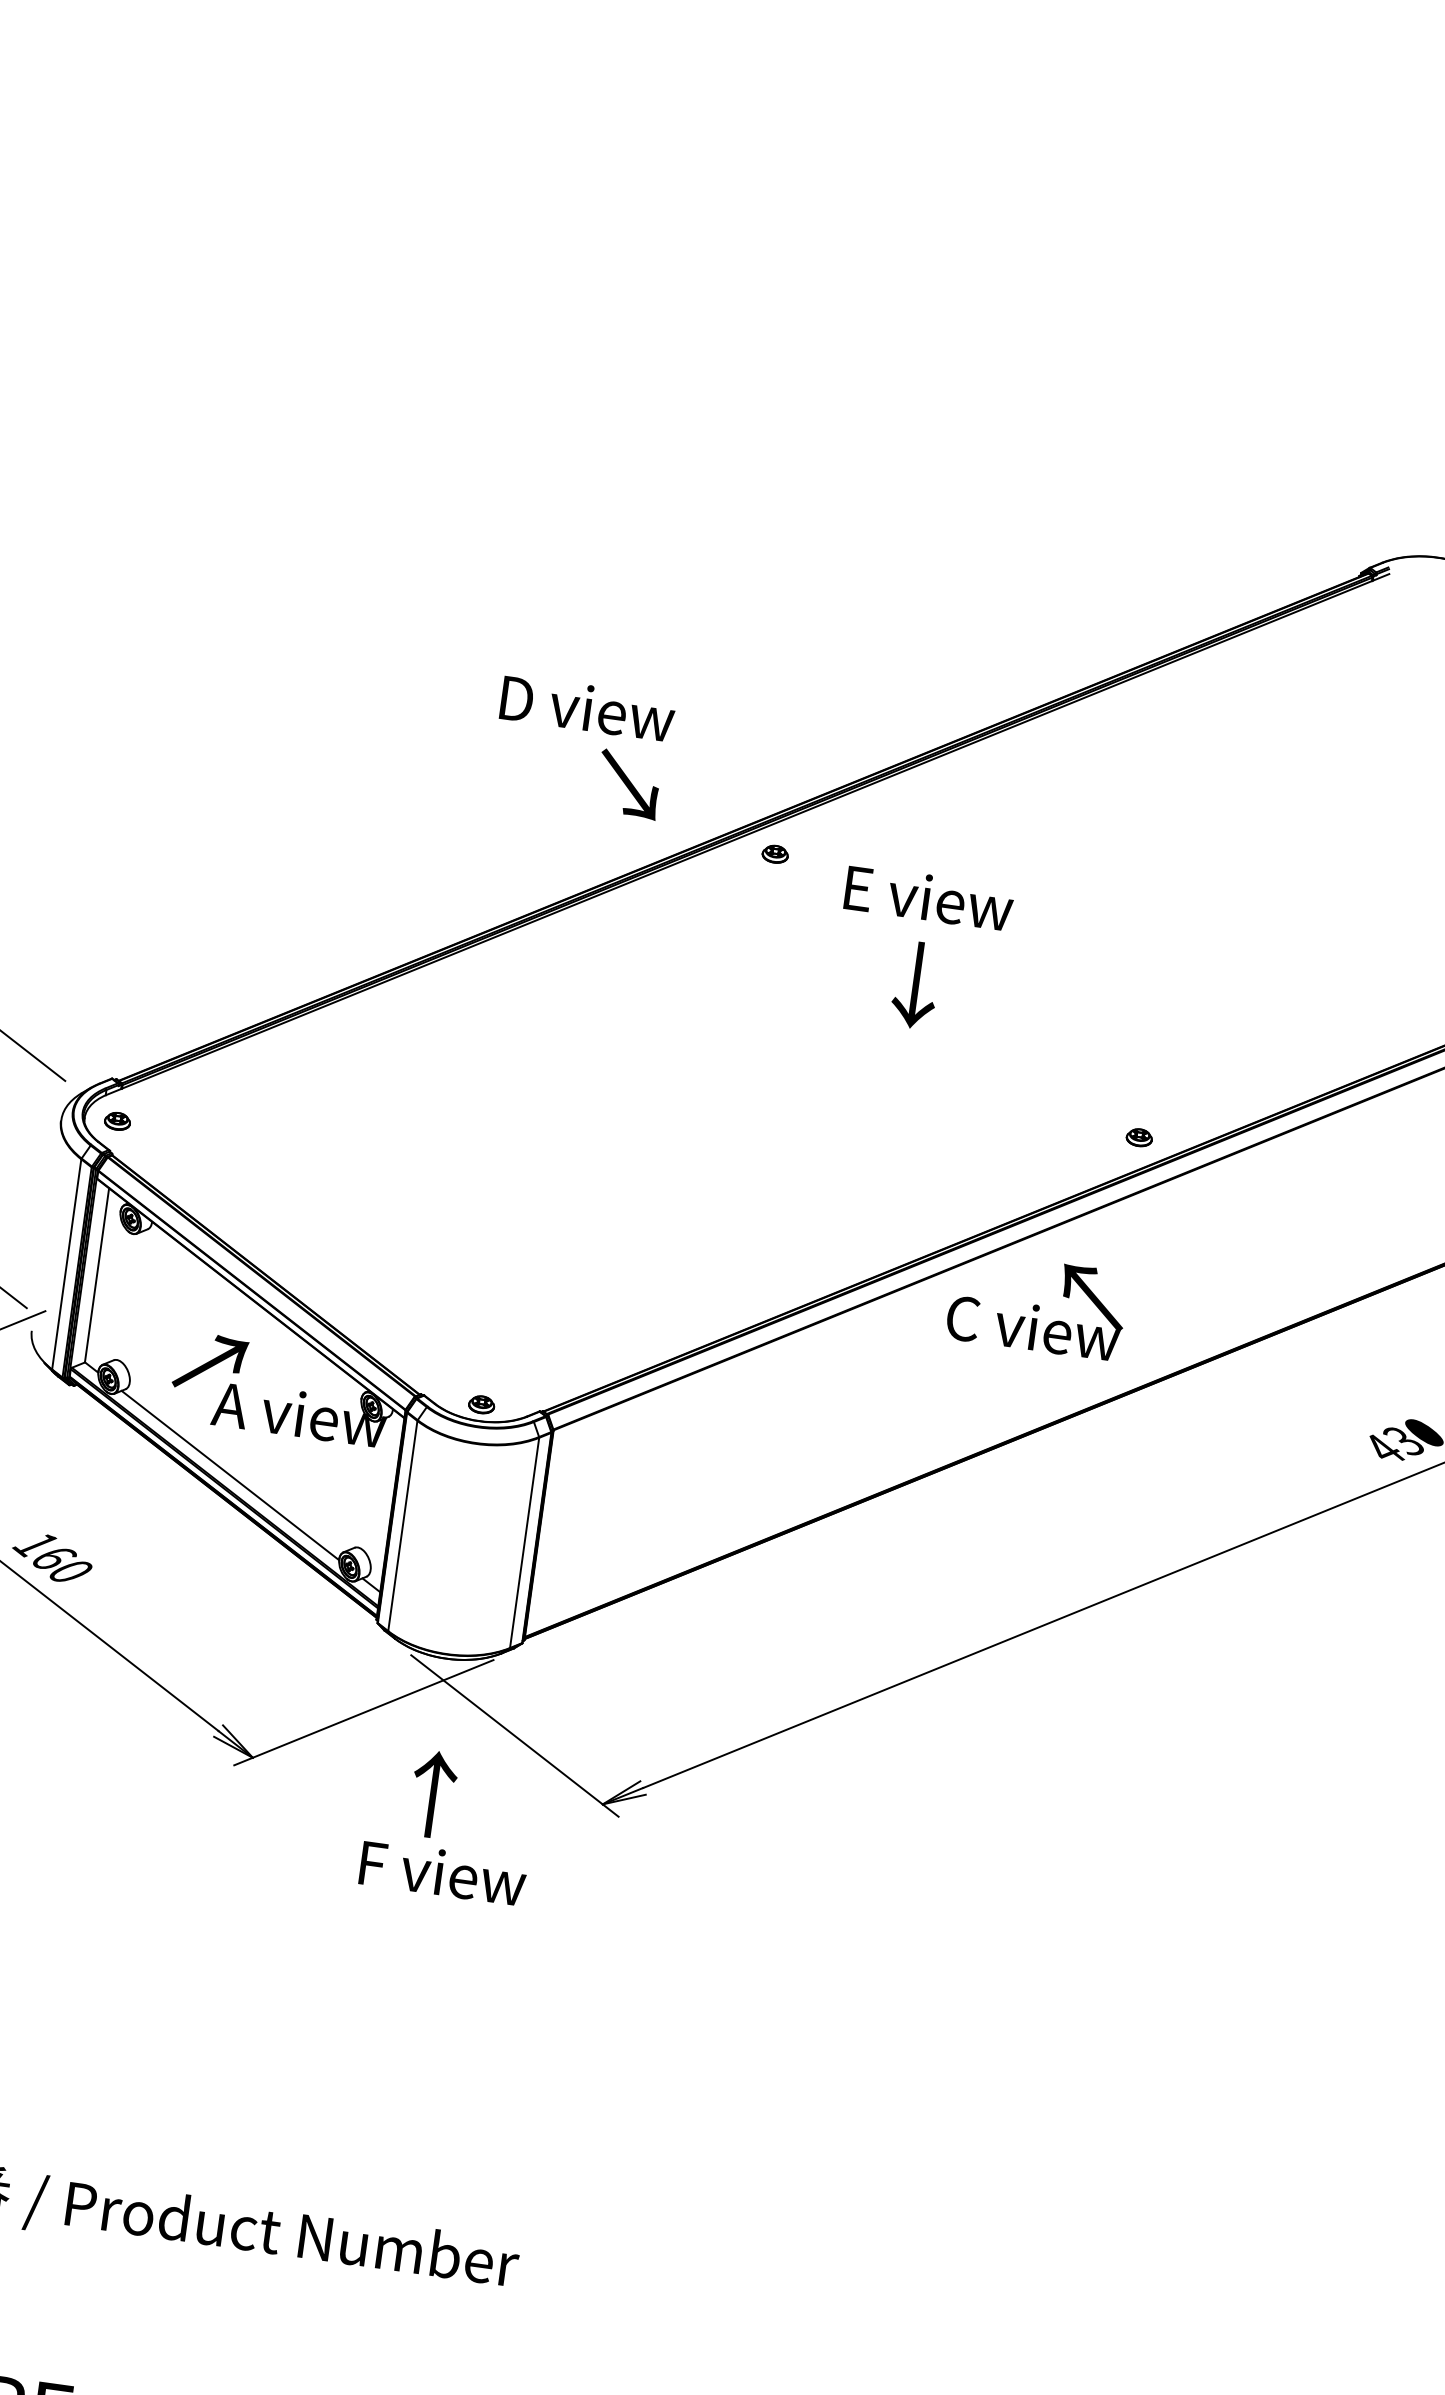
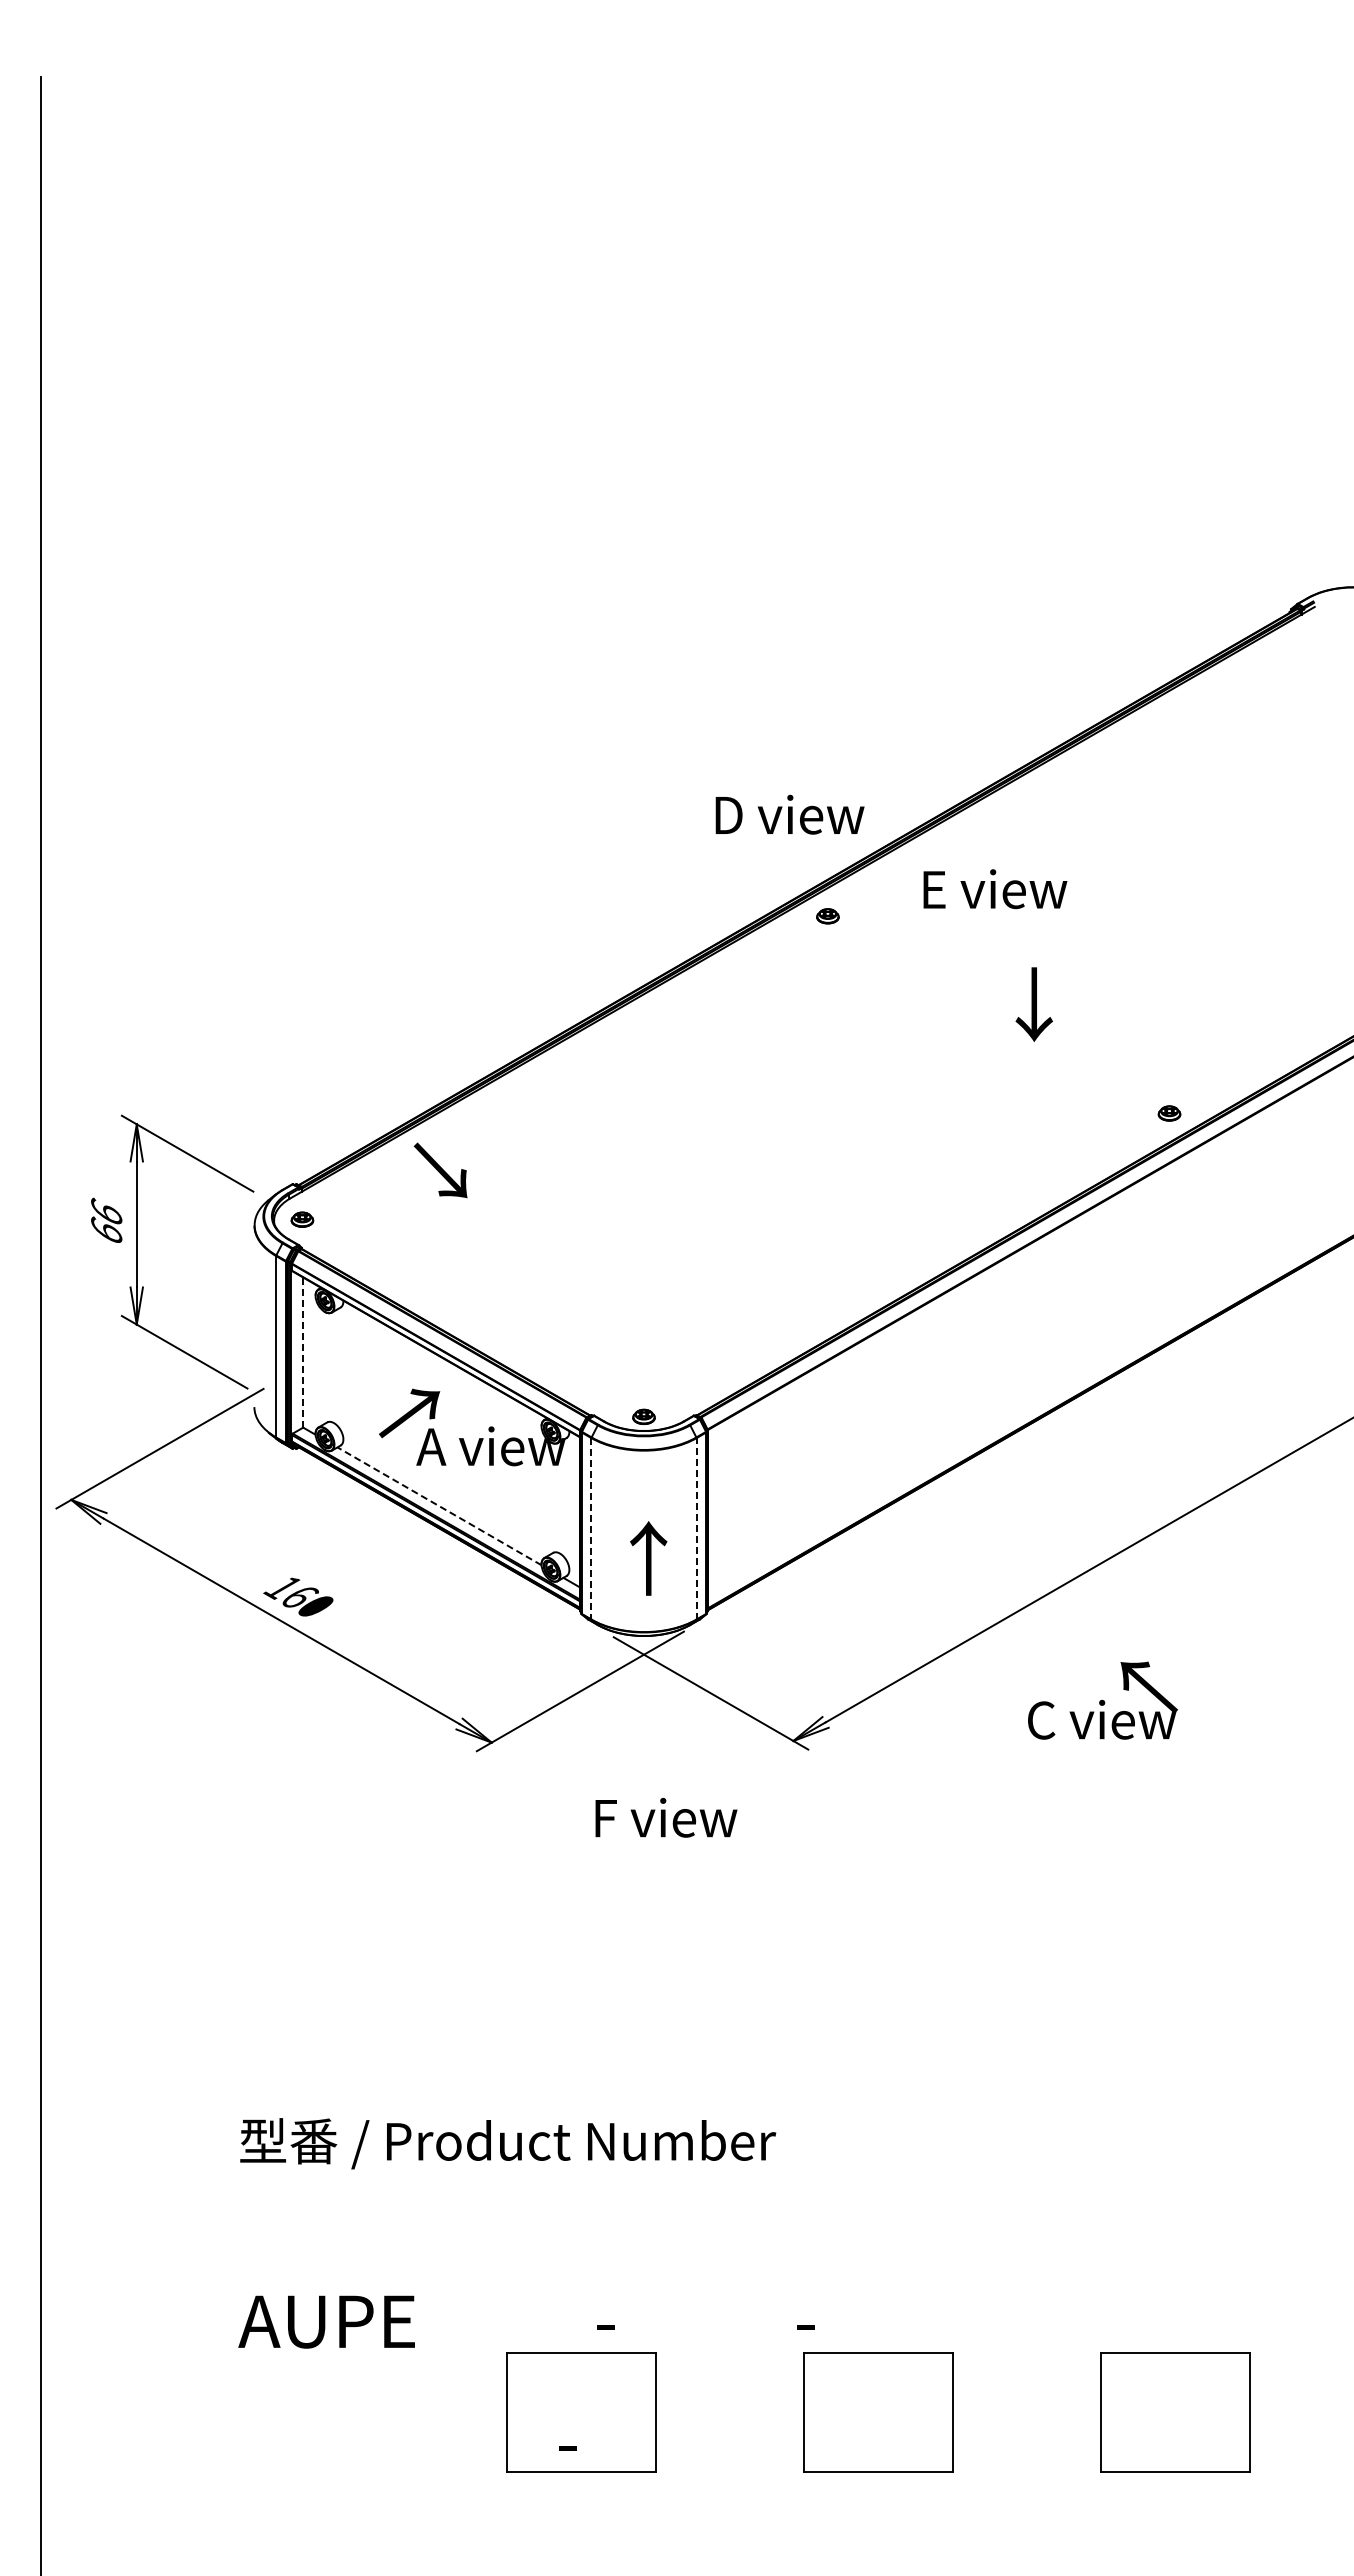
text: (587, 707) -> (789, 814), moved
text: (628, 784) -> (440, 1170), moved
text: (929, 898) -> (995, 889), moved
text: (914, 984) -> (1033, 1004), moved
line: (97, 1275) -> (303, 1352), solid -> dashed
text: (1037, 1305) -> (1102, 1700), moved
line: (230, 1475) -> (439, 1506), solid -> dashed
line: (402, 1525) -> (591, 1528), solid -> dashed
line: (524, 1542) -> (696, 1528), solid -> dashed
text: (432, 1794) -> (648, 1558), moved

